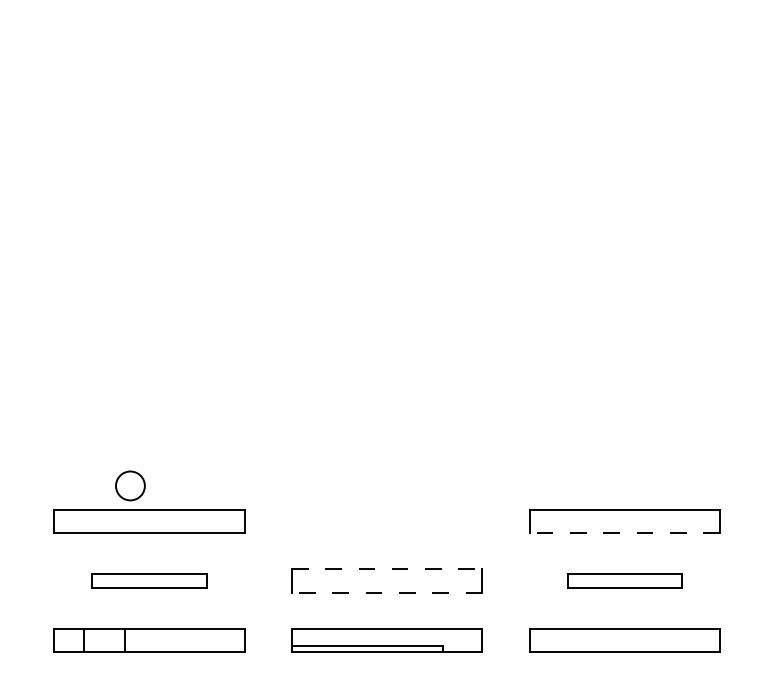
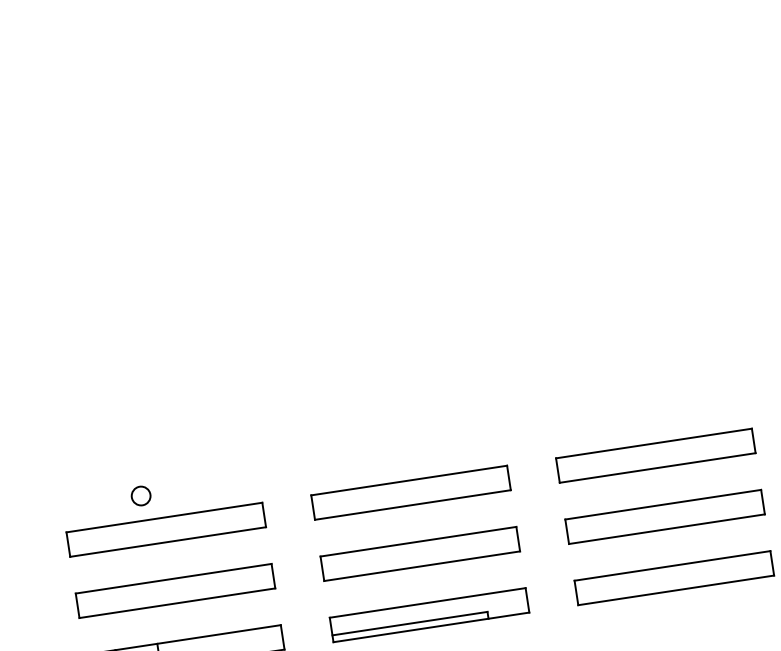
circle: (130, 485) -> (141, 495), size x0.62
part: (386, 521) -> (410, 492), added
line: (624, 533) -> (657, 468), dashed -> solid
line: (387, 569) -> (418, 542), dashed -> solid
part: (149, 580) -> (175, 590), size x1.67
part: (624, 580) -> (664, 516), size x1.67
line: (386, 592) -> (421, 565), dashed -> solid

